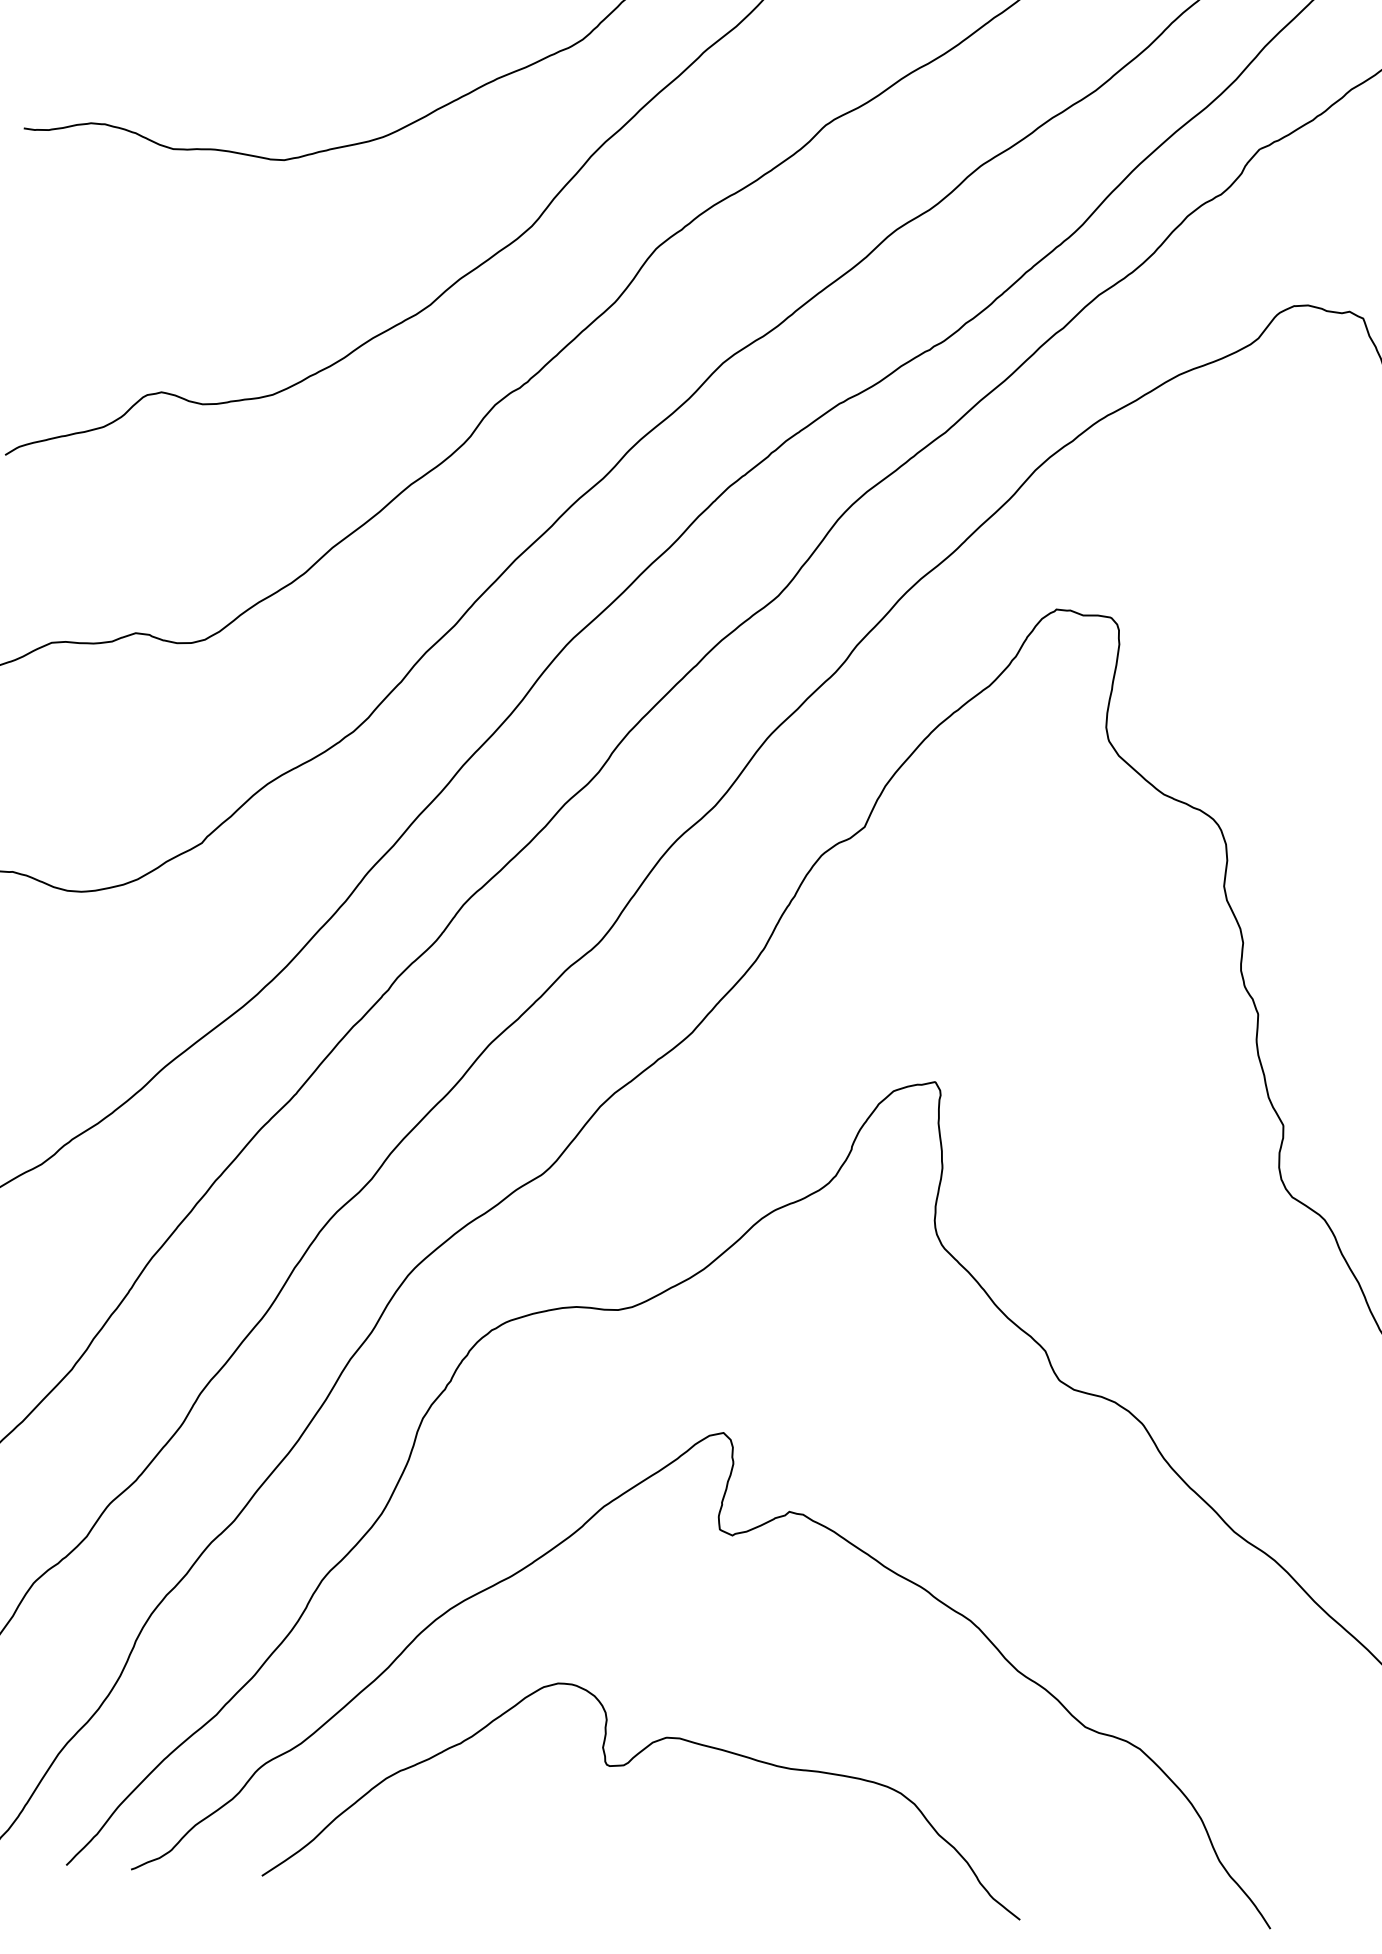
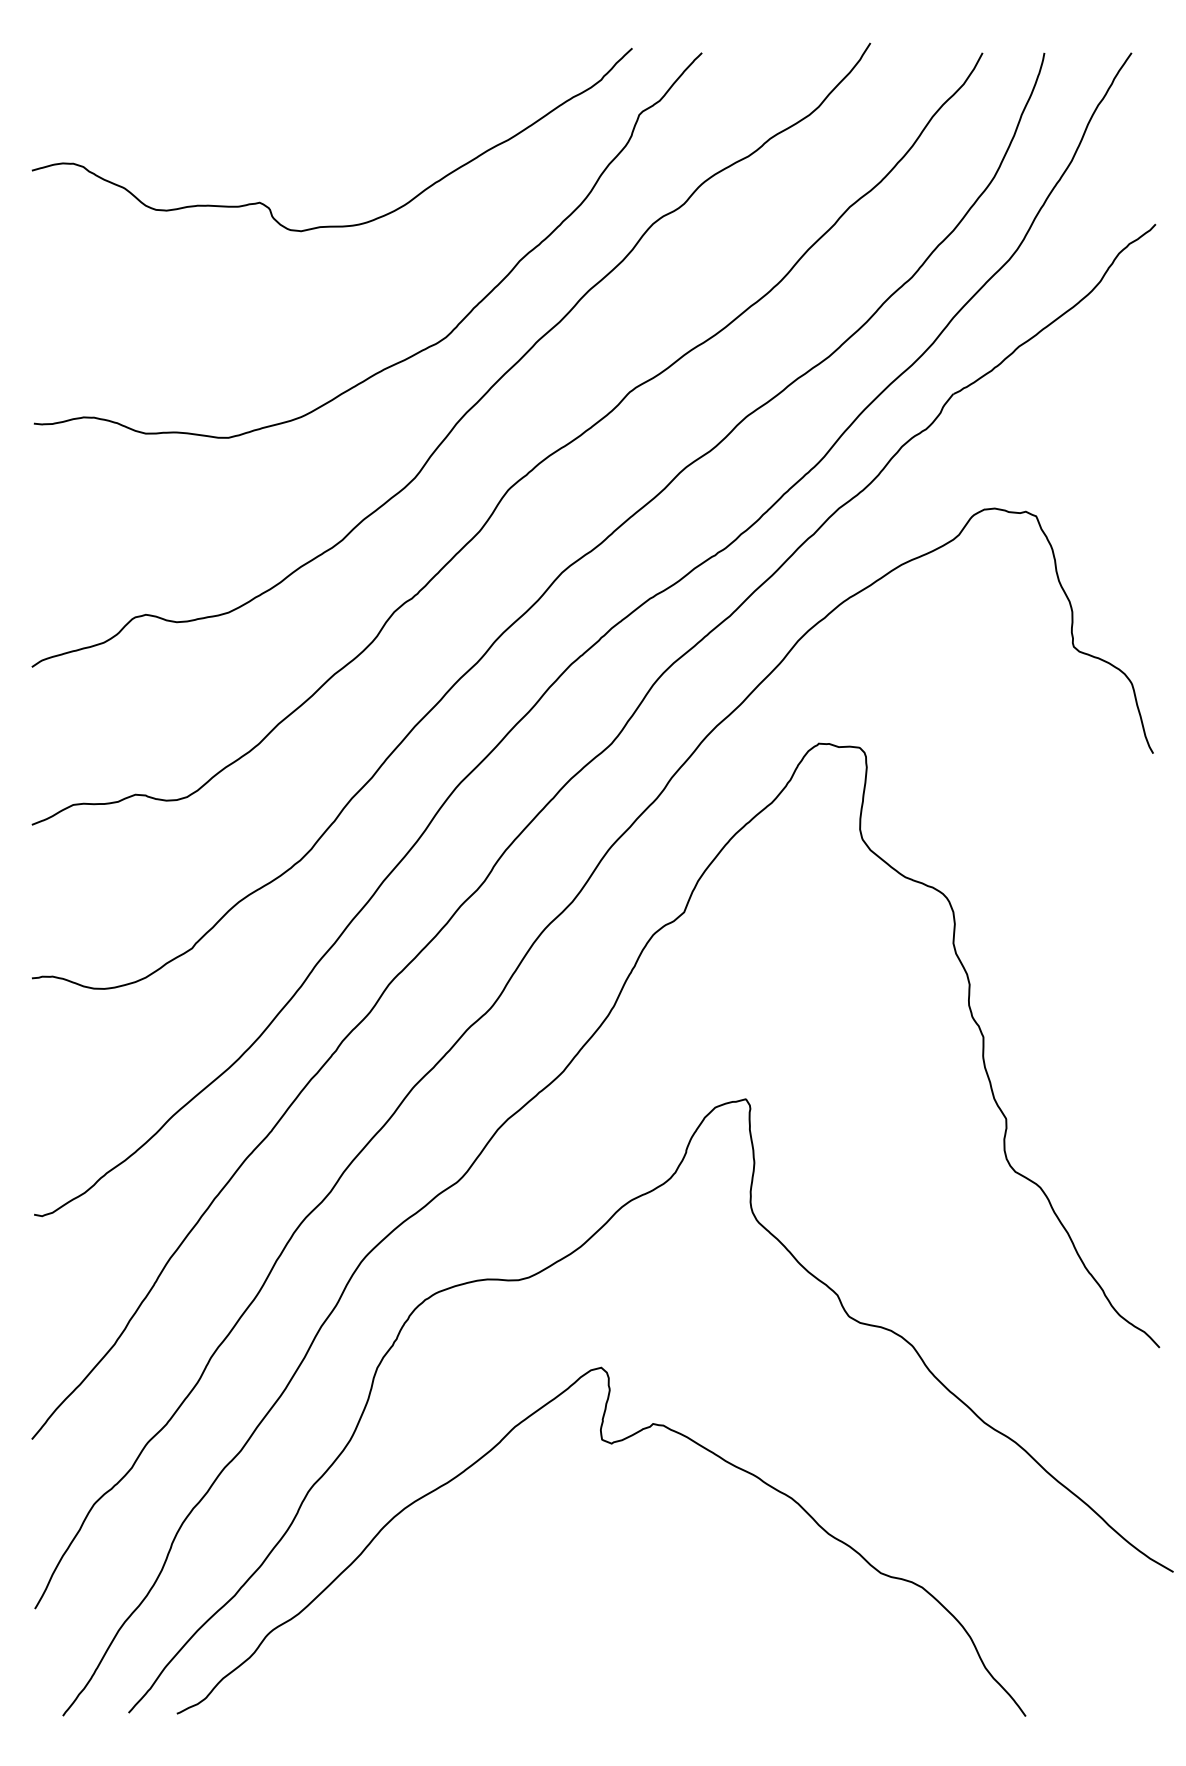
curve: (626, 1765) -> (541, 1618), removed

